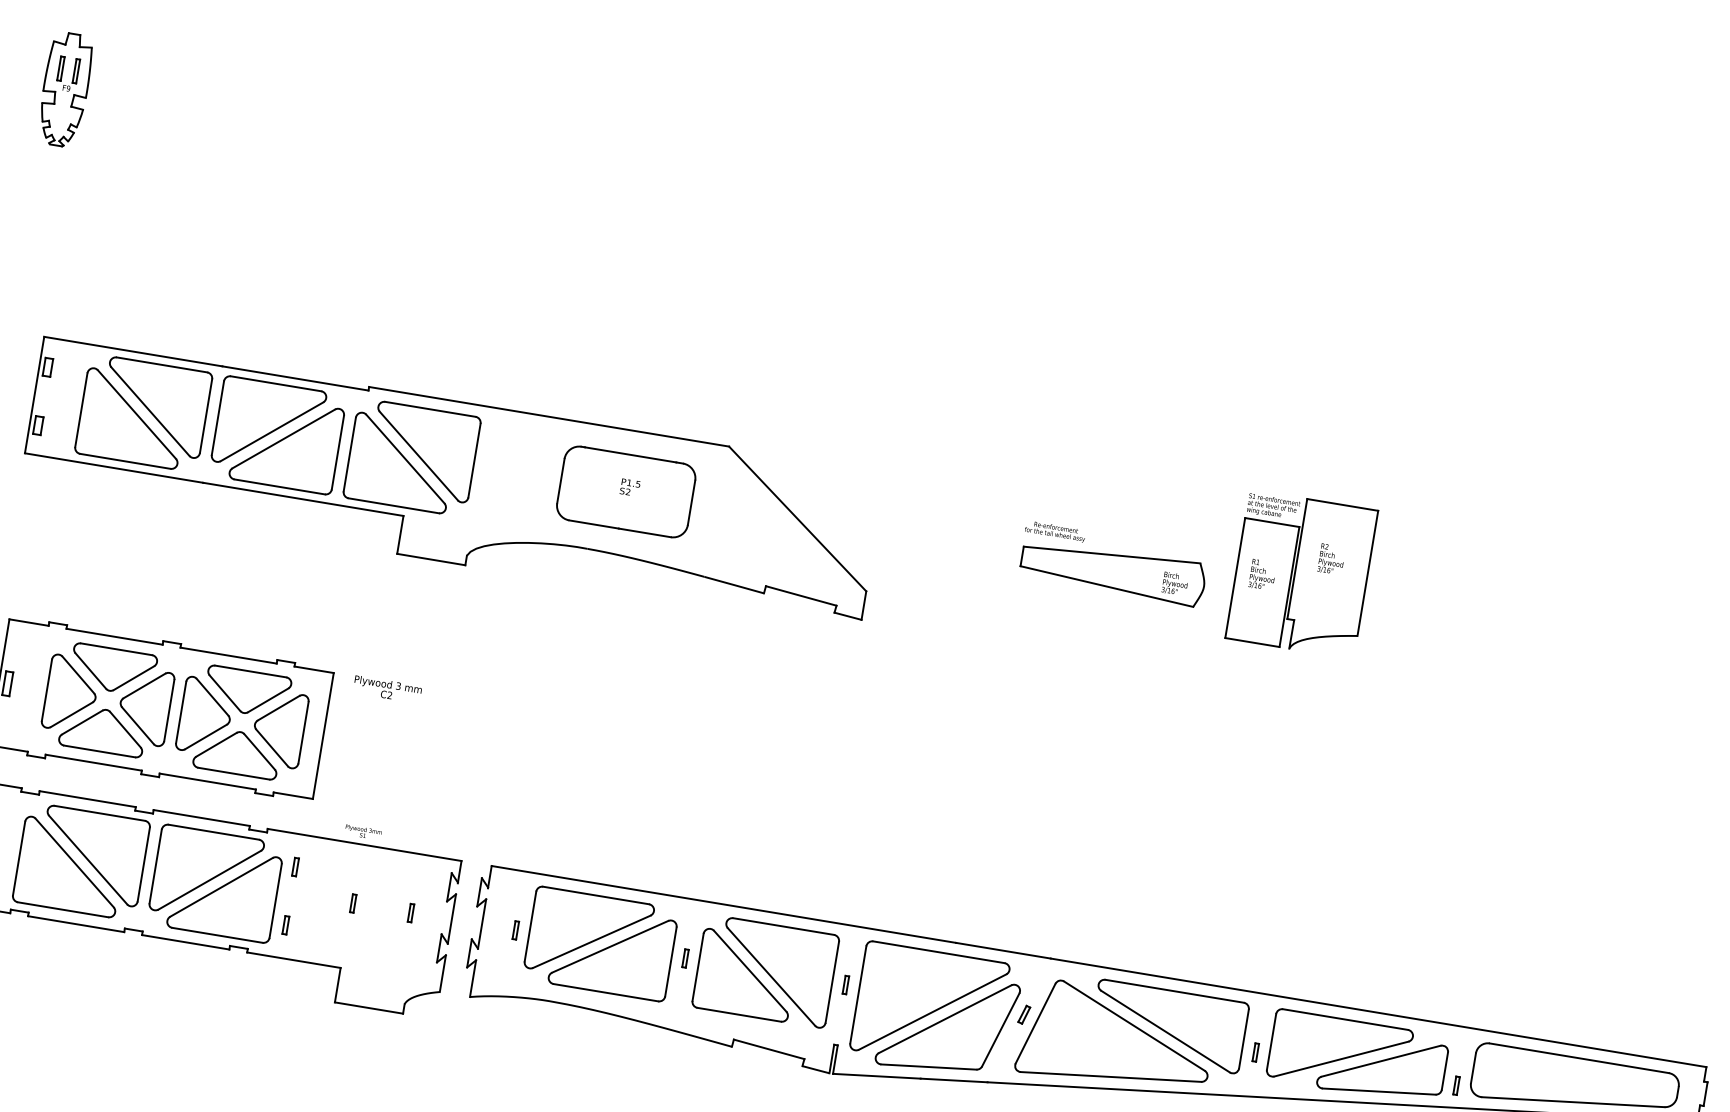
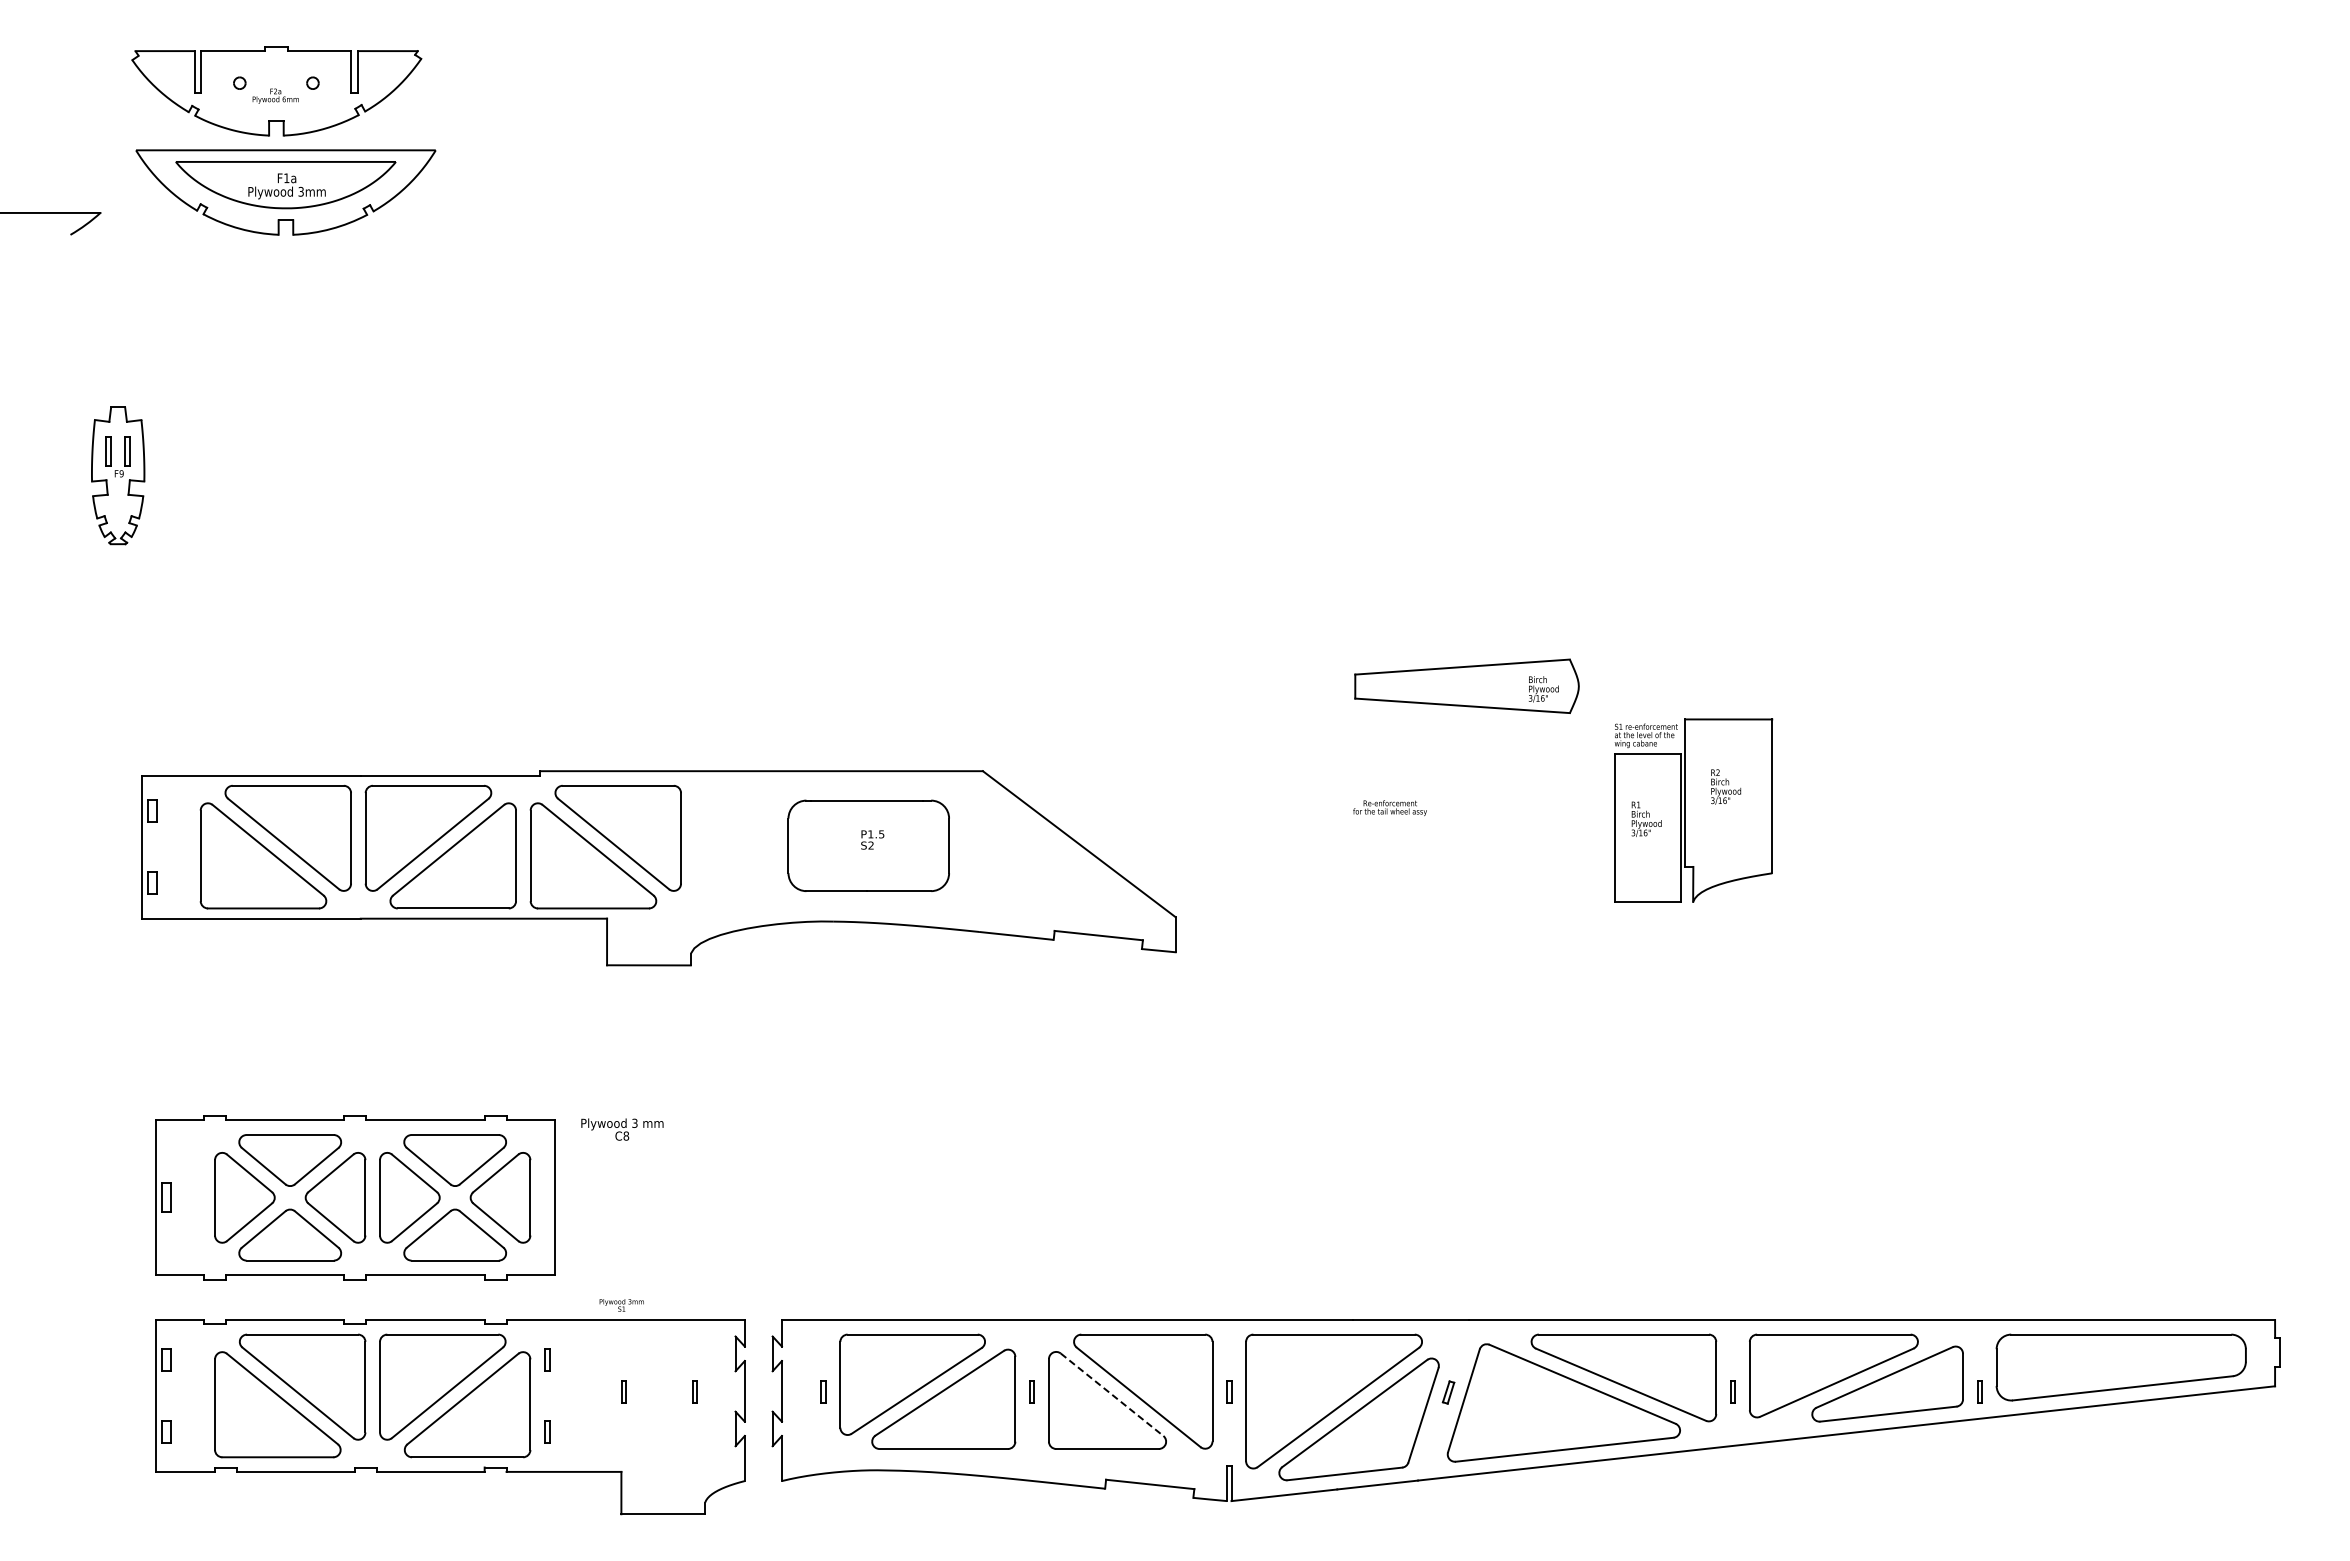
part: (1112, 570) -> (1466, 685), moved
text: (390, 694) -> (626, 1135), C2 -> C8
line: (750, 971) -> (1112, 1394), solid -> dashed

